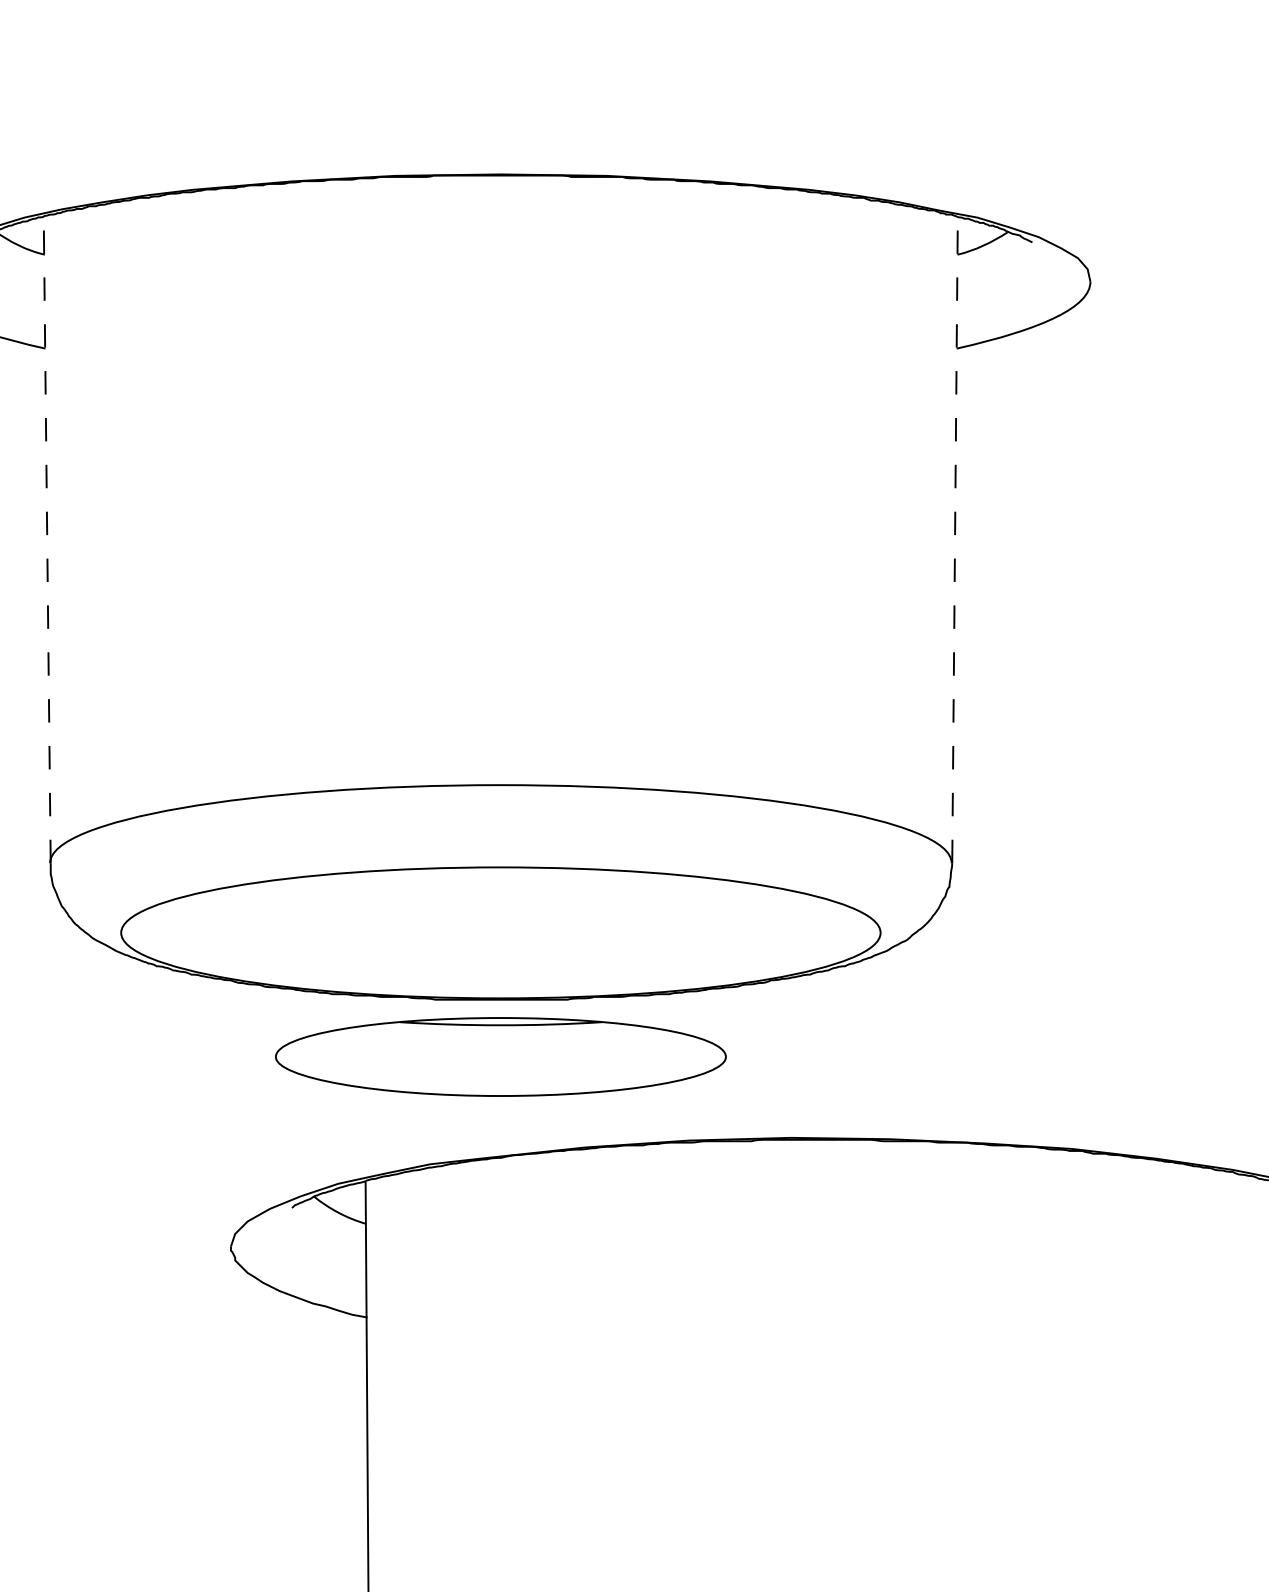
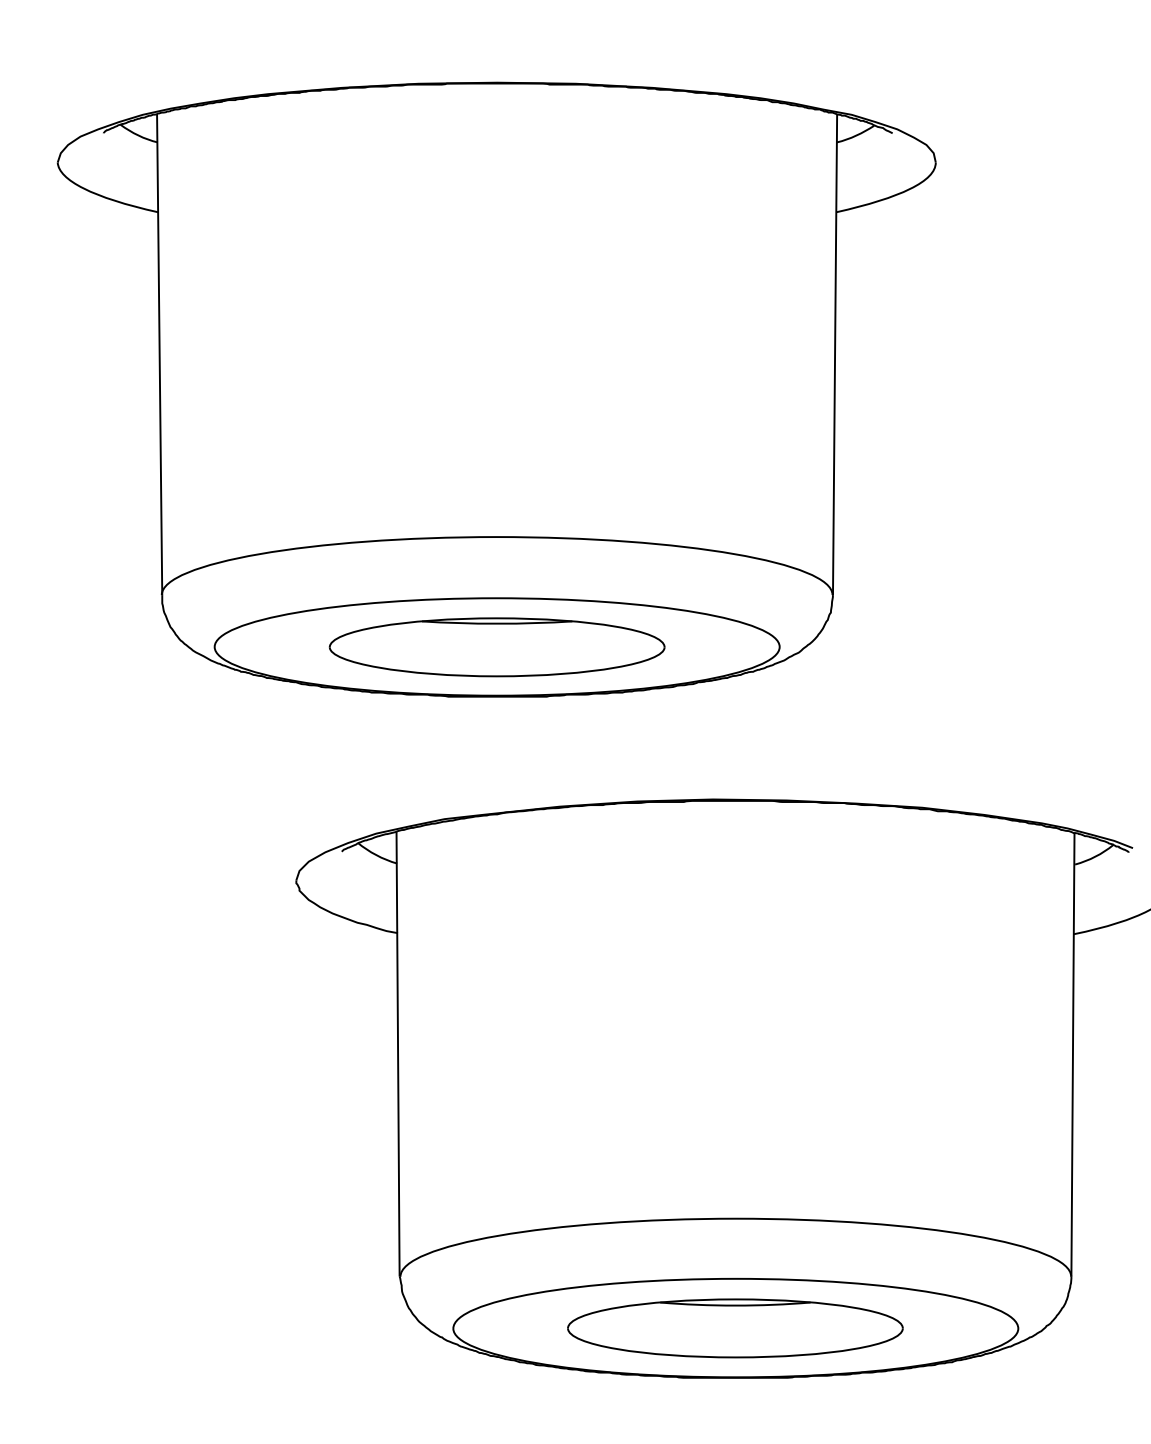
line: (47, 539) -> (159, 354), dashed -> solid
line: (955, 539) -> (835, 354), dashed -> solid
part: (499, 1057) -> (496, 647), moved

